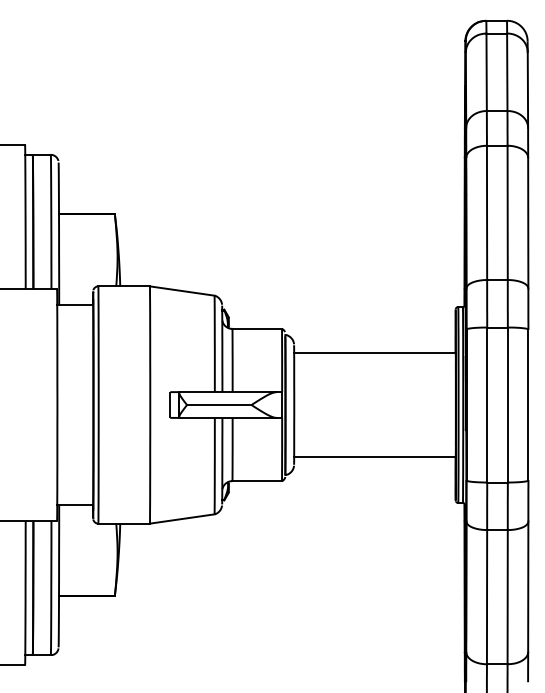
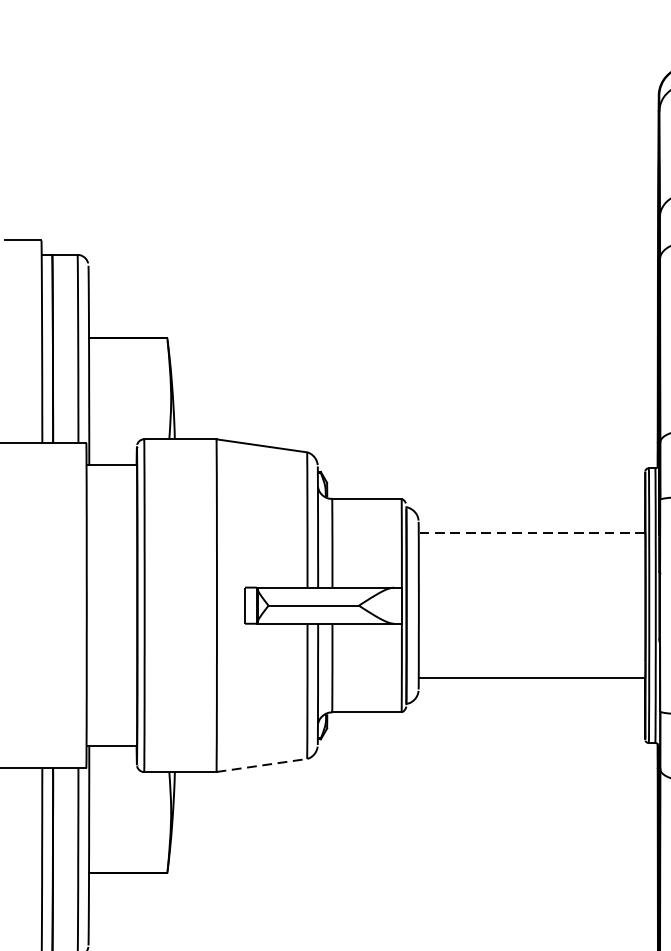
line: (374, 353) -> (531, 533), solid -> dashed
line: (182, 519) -> (262, 766), solid -> dashed

